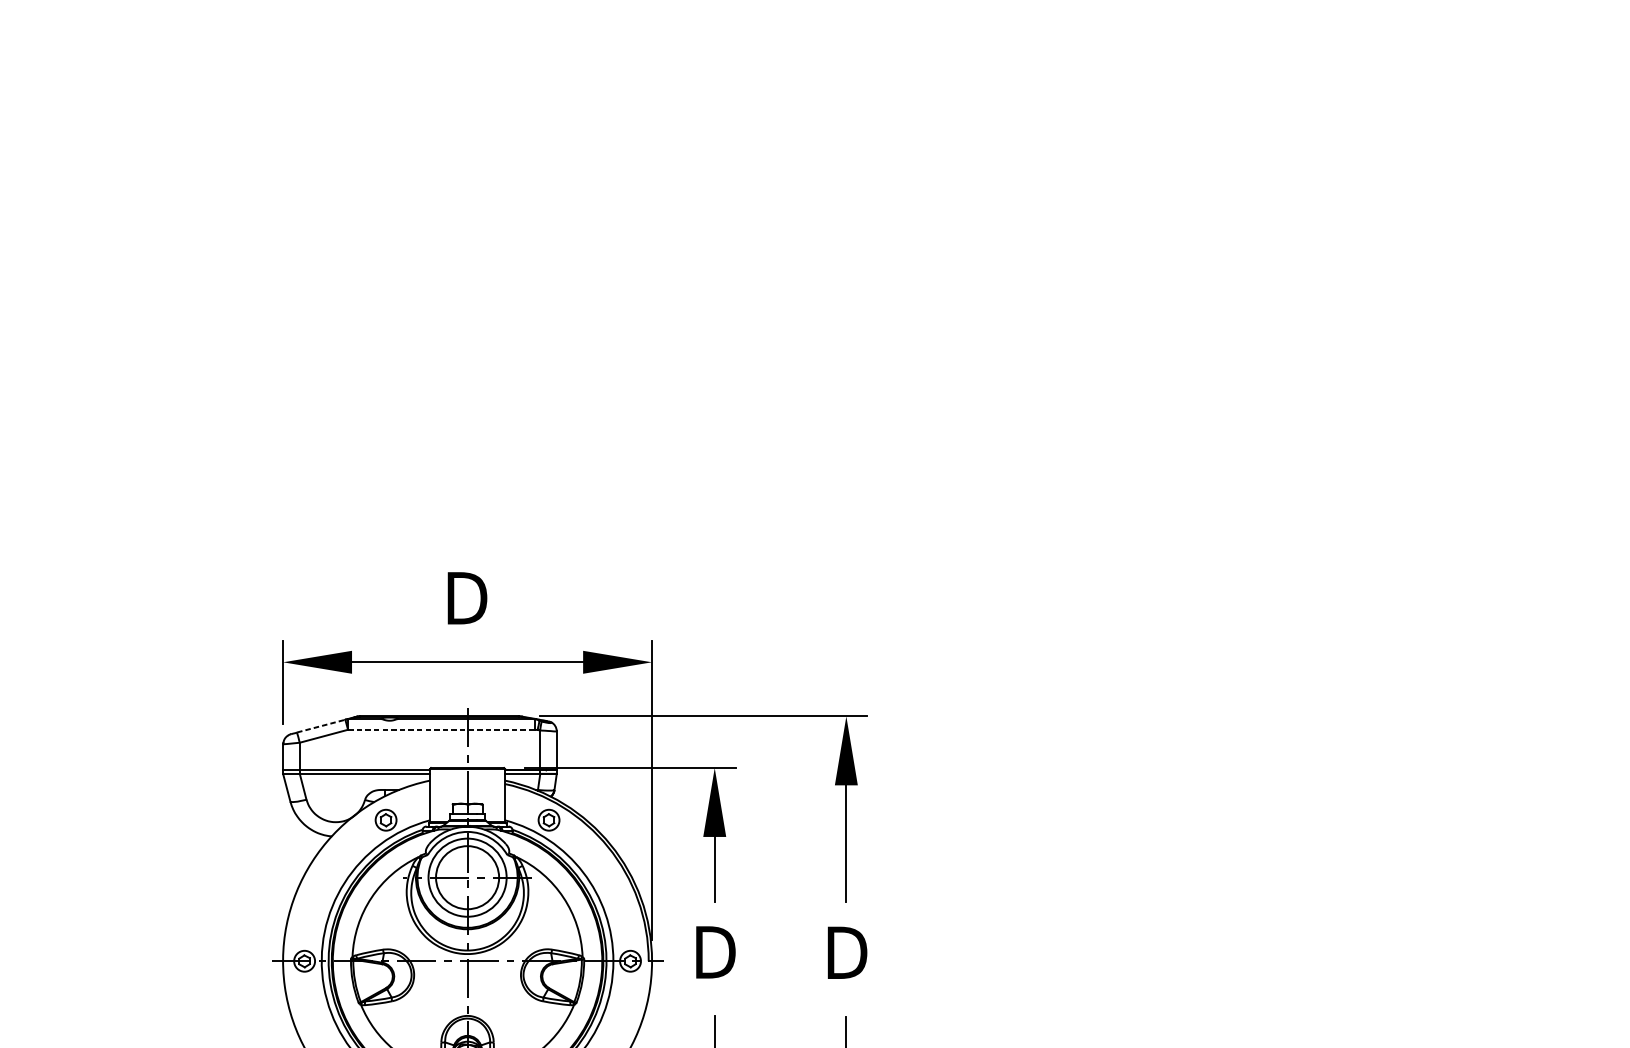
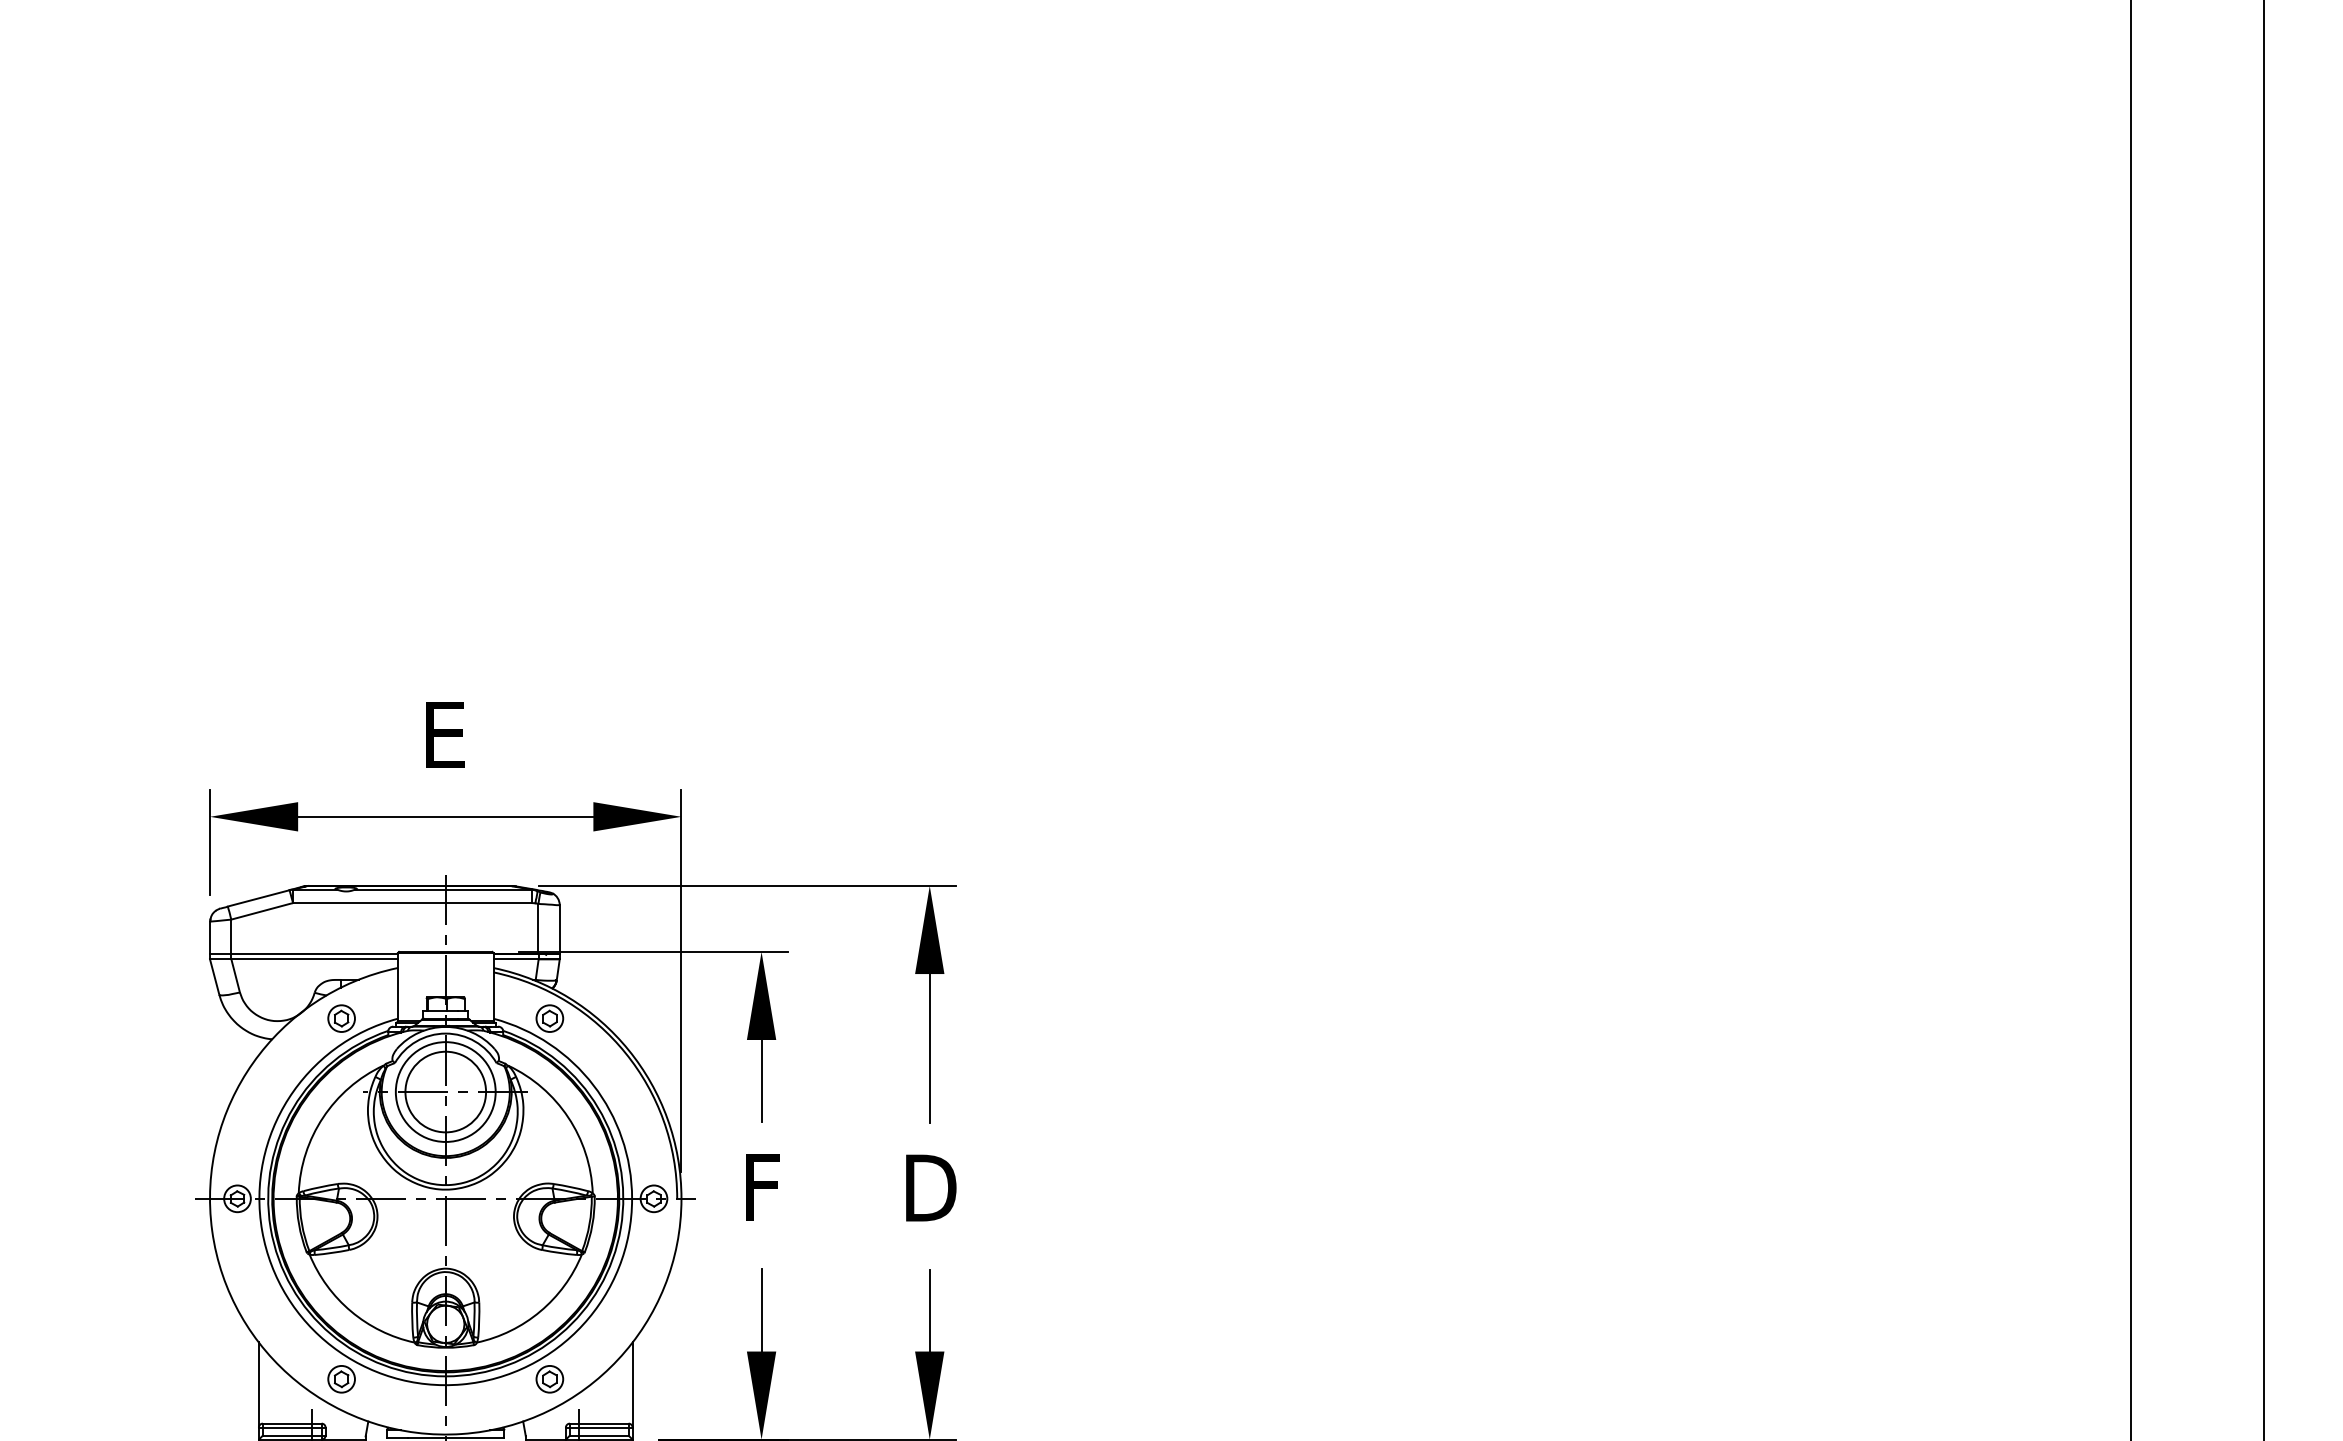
text: (467, 597) -> (445, 734), D -> E
line: (321, 726) -> (258, 898), dashed -> solid
line: (441, 730) -> (412, 903), dashed -> solid
text: (716, 952) -> (763, 1187), D -> F

